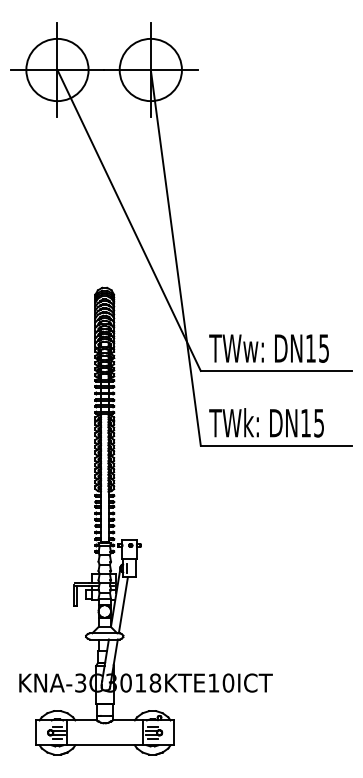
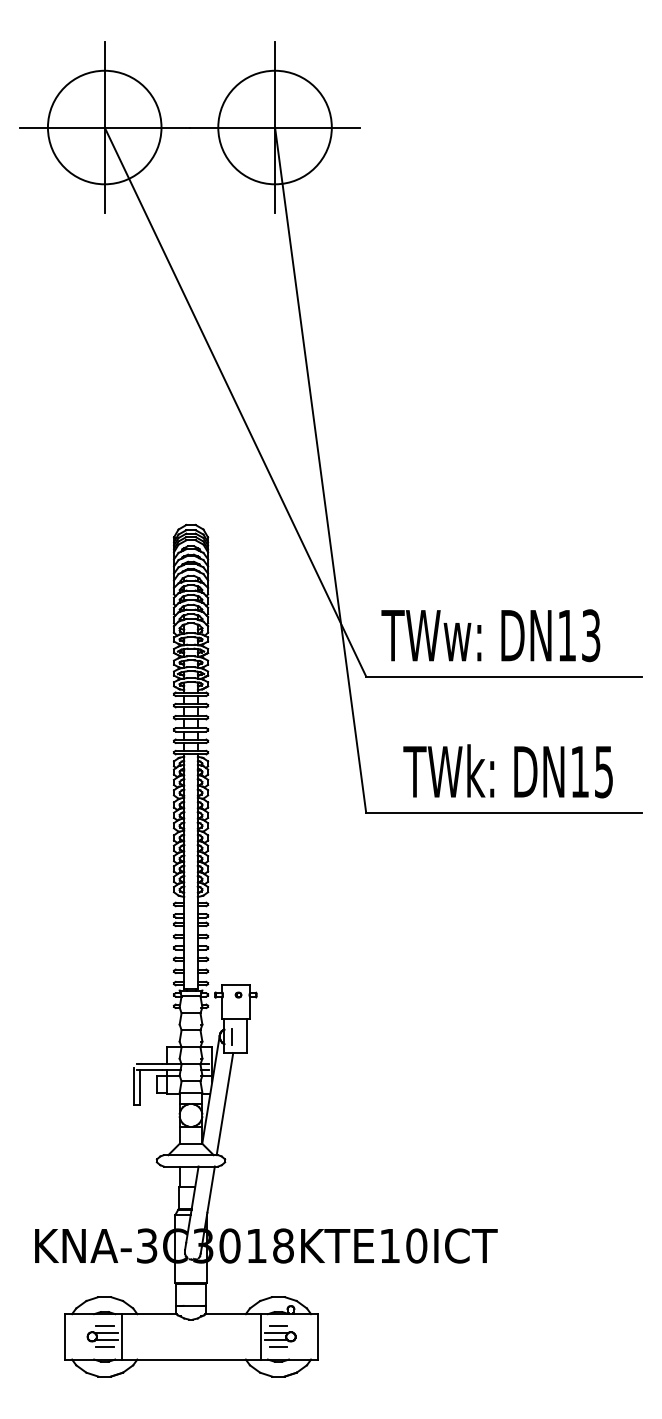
text: (324, 348) -> (591, 635), DN15 -> DN13
text: (266, 422) -> (507, 770), moved

